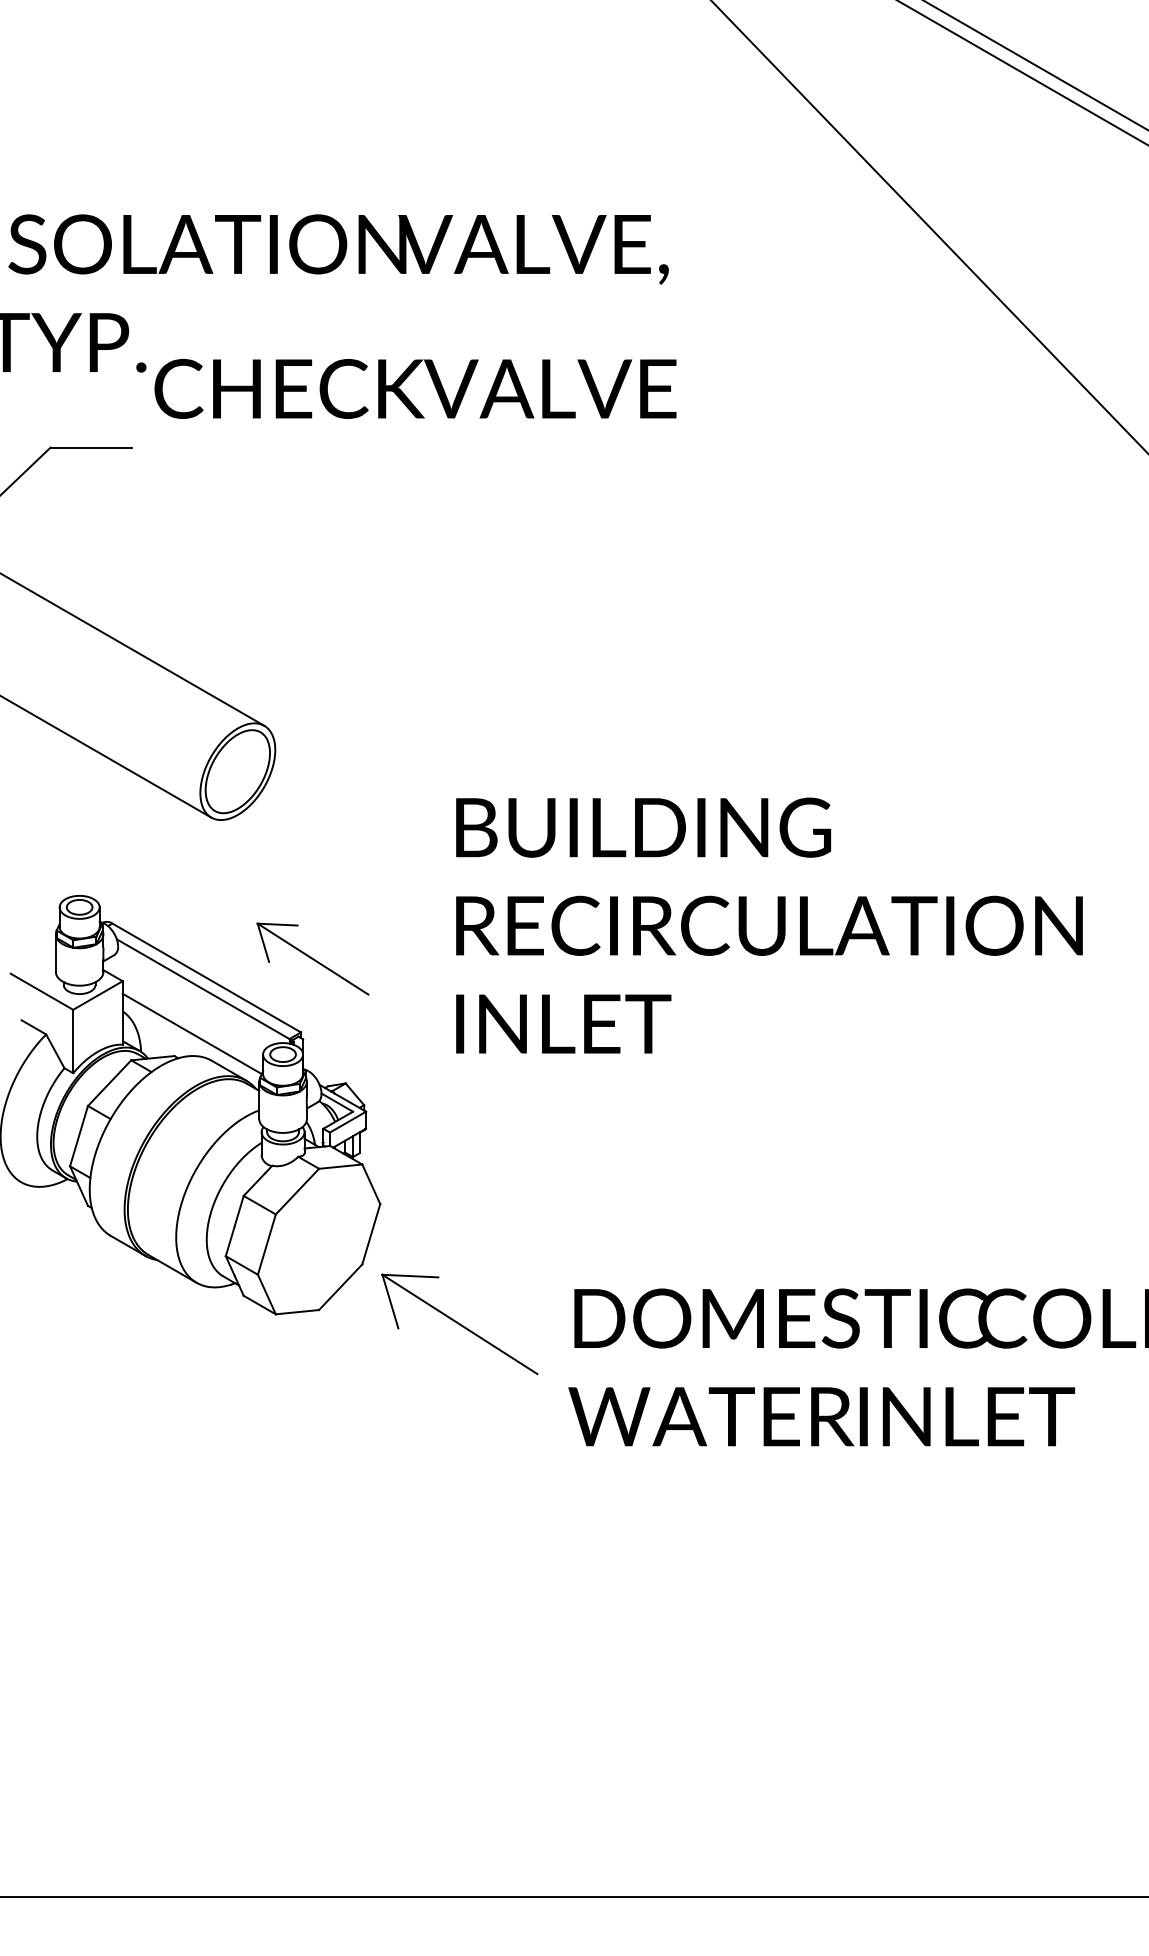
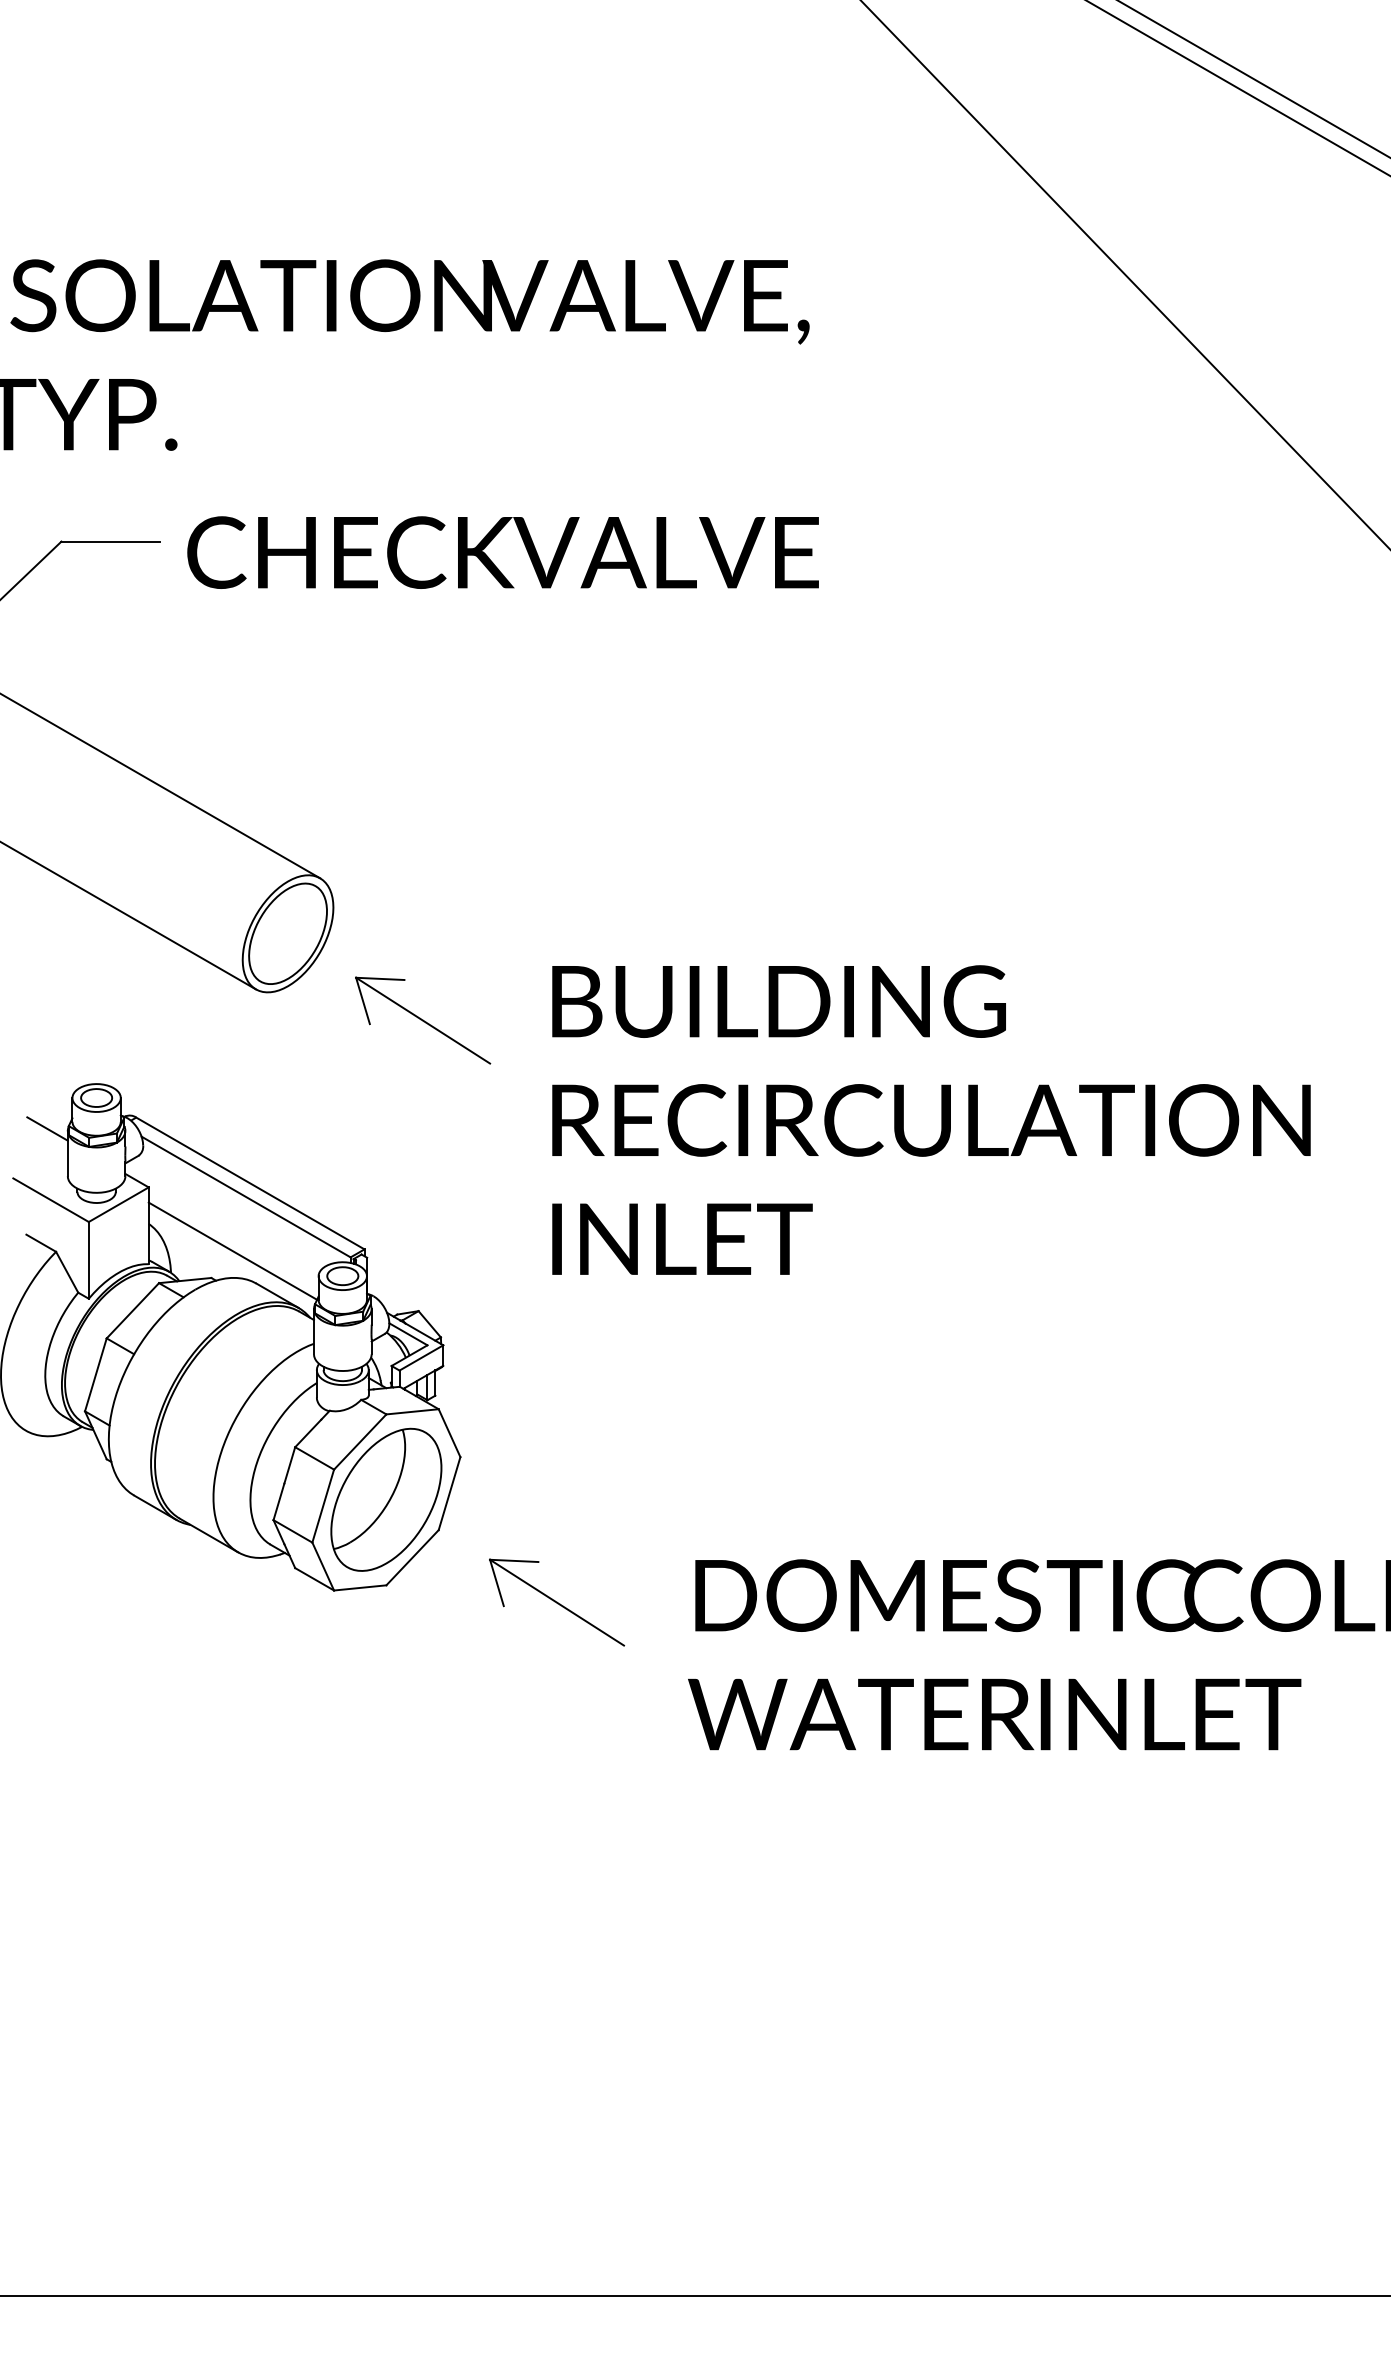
text: (415, 388) -> (502, 552), moved
line: (39, 932) -> (47, 1128), added
part: (313, 958) -> (423, 1020), moved
part: (319, 1239) -> (386, 1499), added
part: (460, 1324) -> (557, 1602), size x0.71

